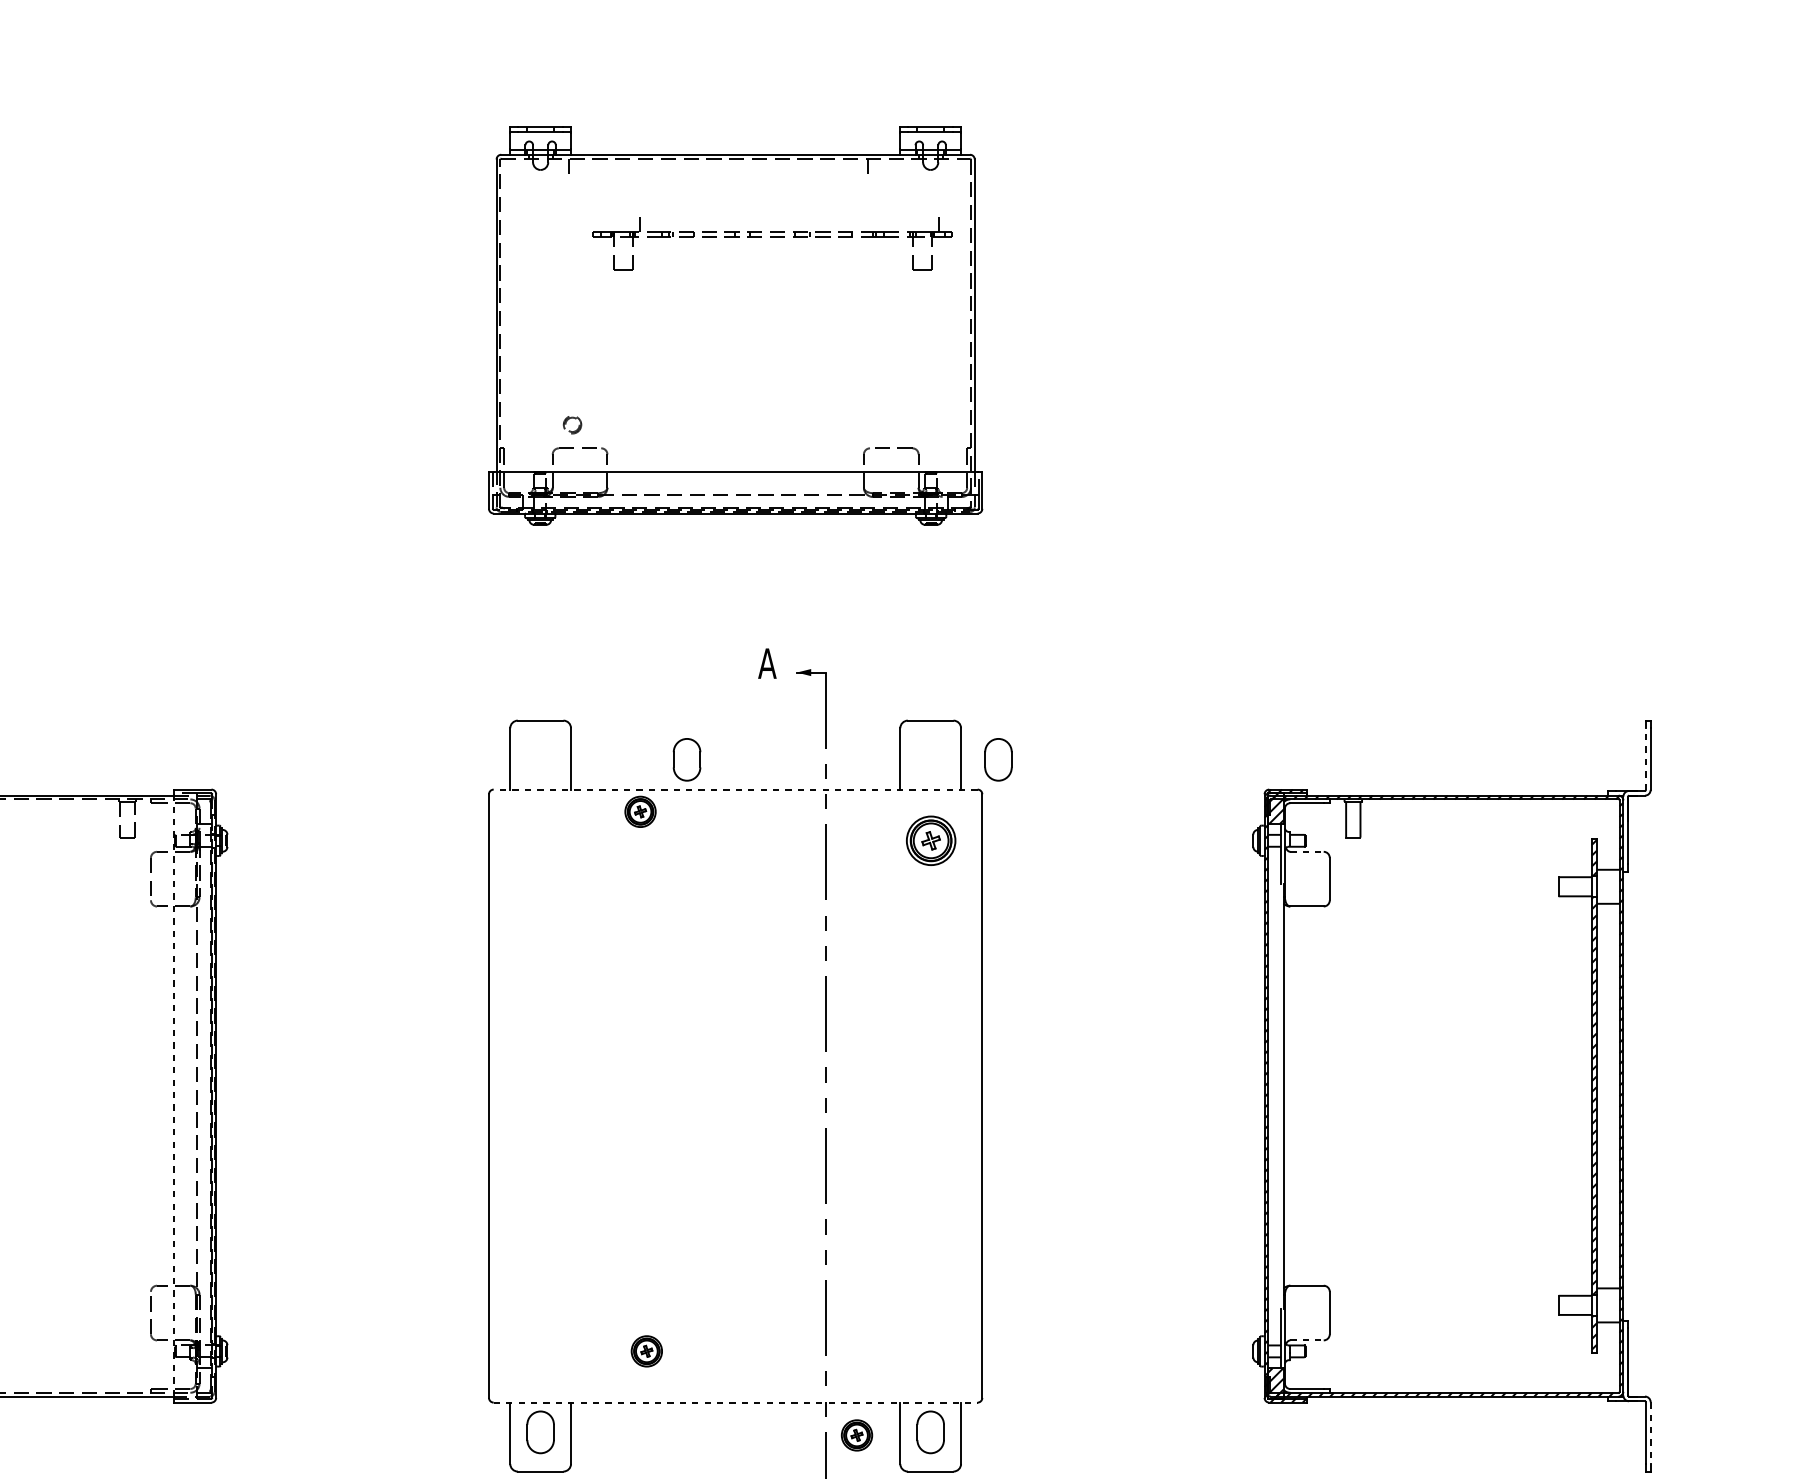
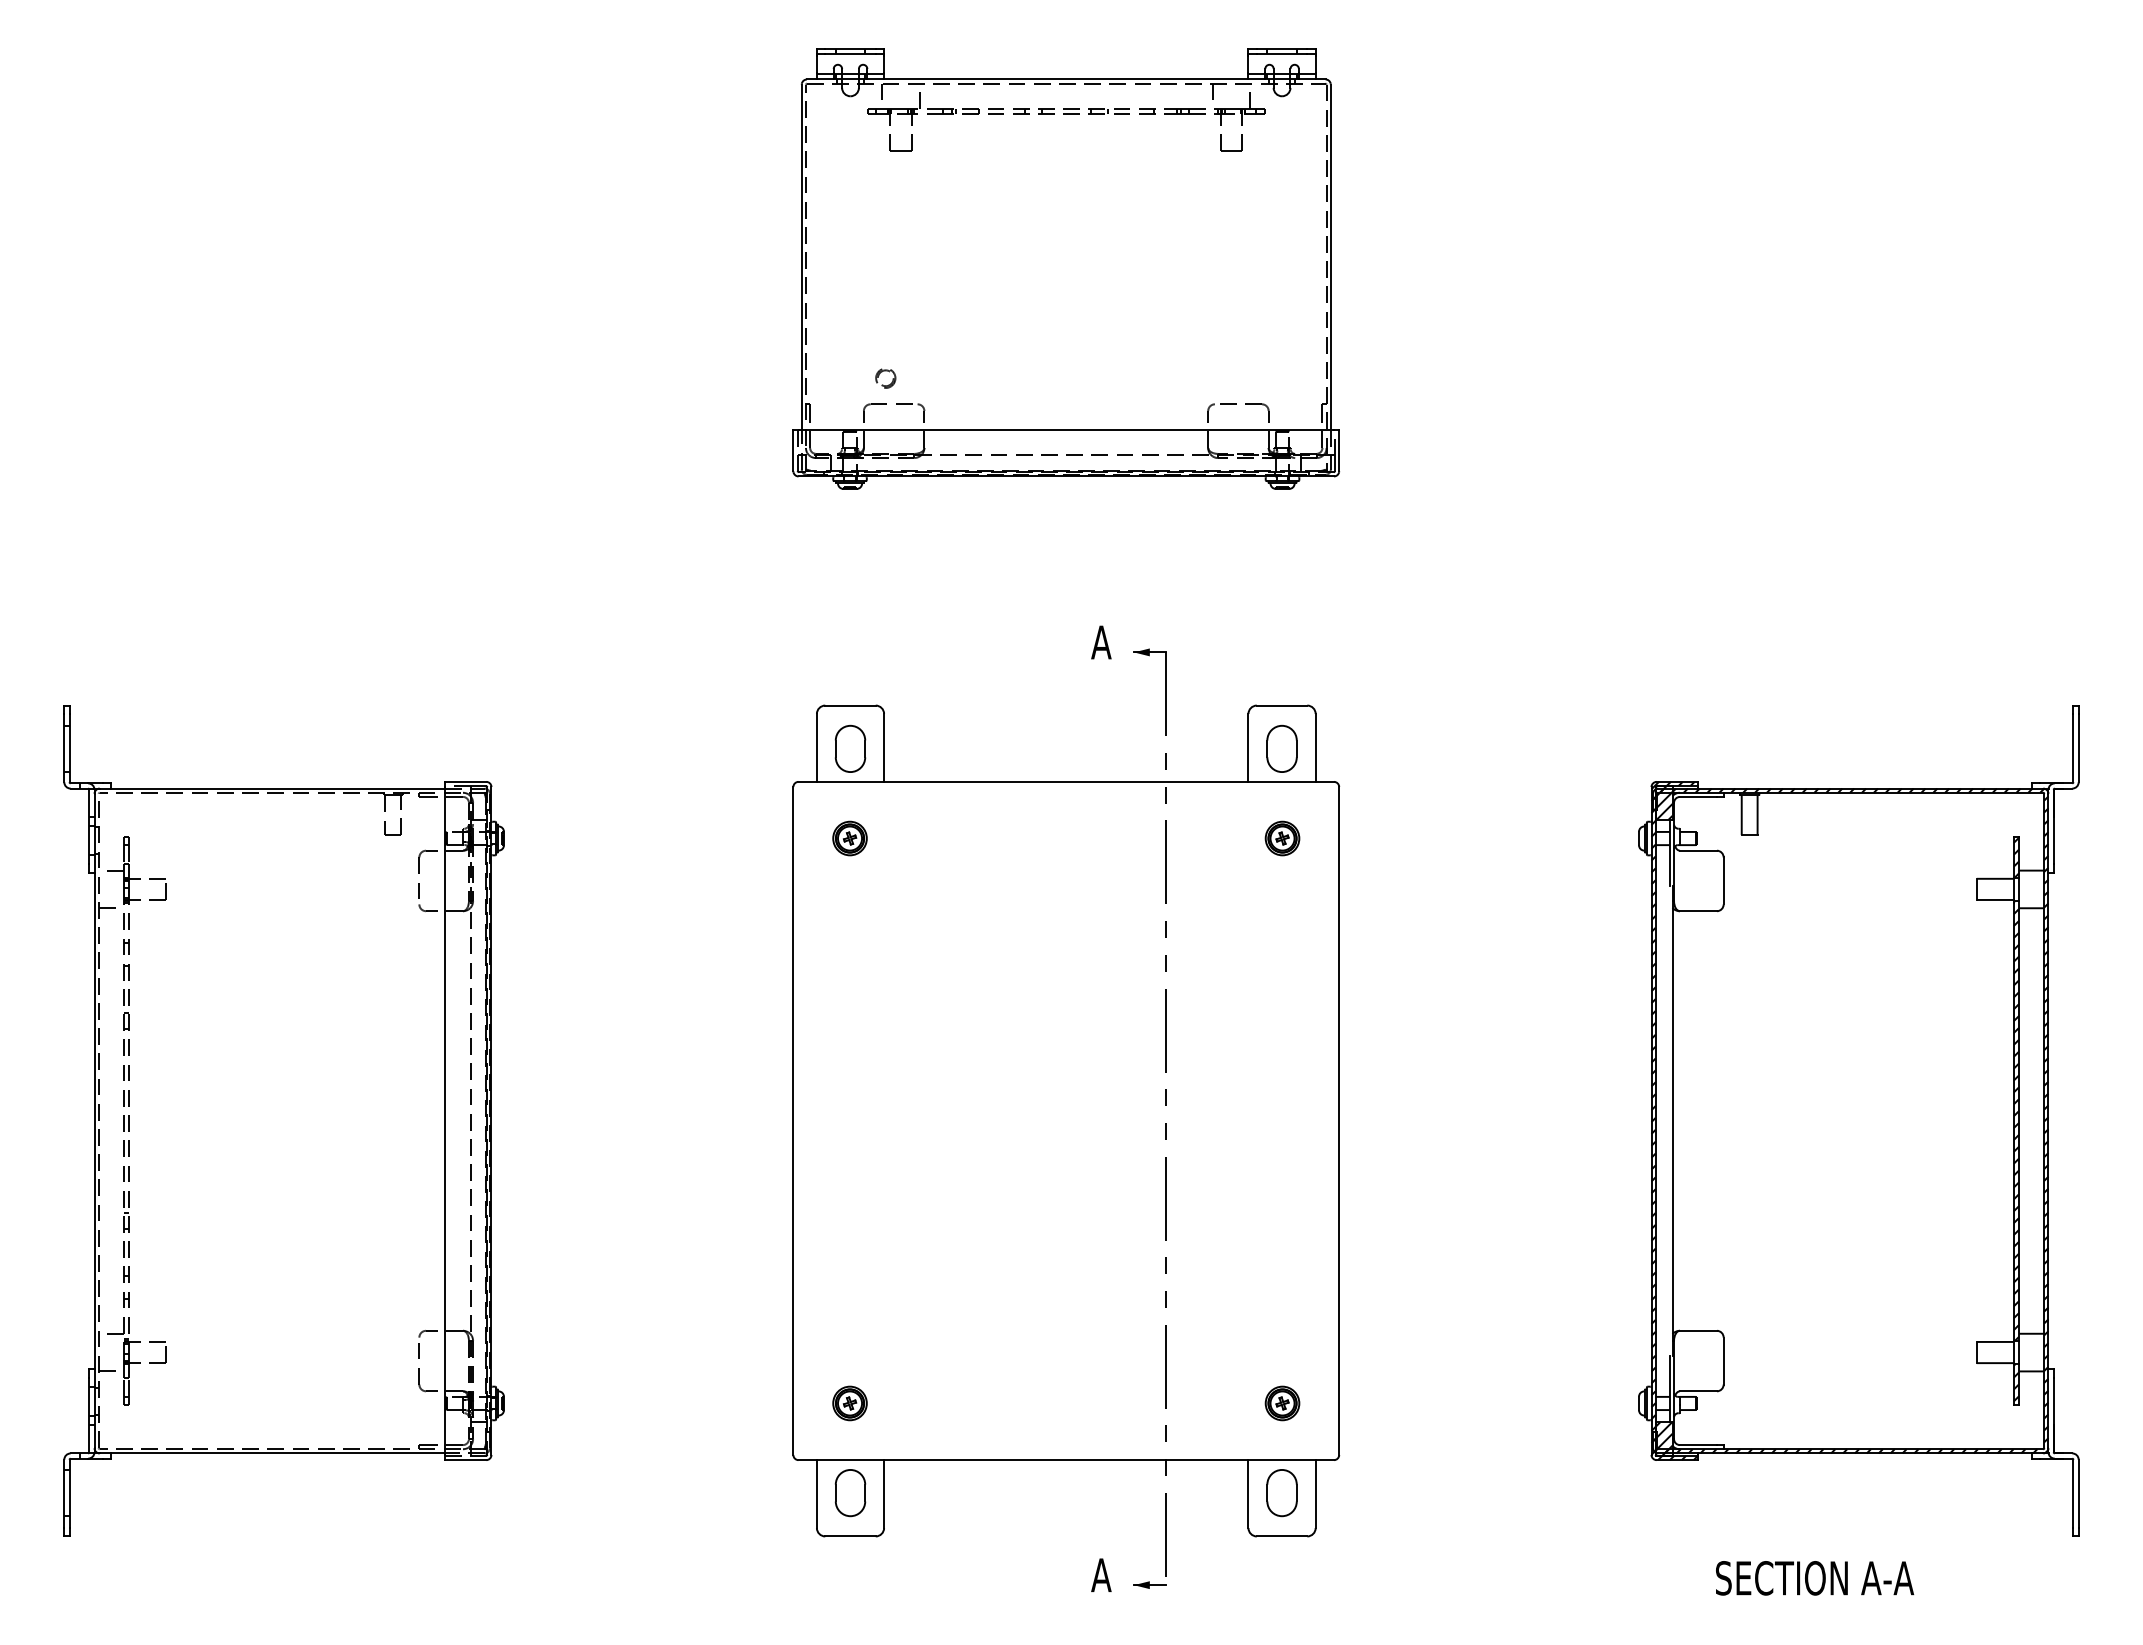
part: (772, 237) -> (1066, 114), moved
line: (1645, 758) -> (2073, 747), dashed -> solid
part: (687, 759) -> (850, 748), moved
part: (997, 759) -> (1281, 748), moved
line: (735, 789) -> (1066, 781), dashed -> solid
part: (640, 811) -> (849, 838), moved
part: (931, 840) -> (1282, 838), size x0.62
line: (1307, 851) -> (1698, 850), dashed -> solid
line: (174, 1096) -> (445, 1121), dashed -> solid
line: (1307, 1340) -> (1698, 1391), dashed -> solid
part: (646, 1351) -> (849, 1403), moved
line: (735, 1402) -> (1066, 1460), dashed -> solid
line: (1650, 1433) -> (2078, 1494), dashed -> solid
part: (856, 1435) -> (1282, 1403), moved

